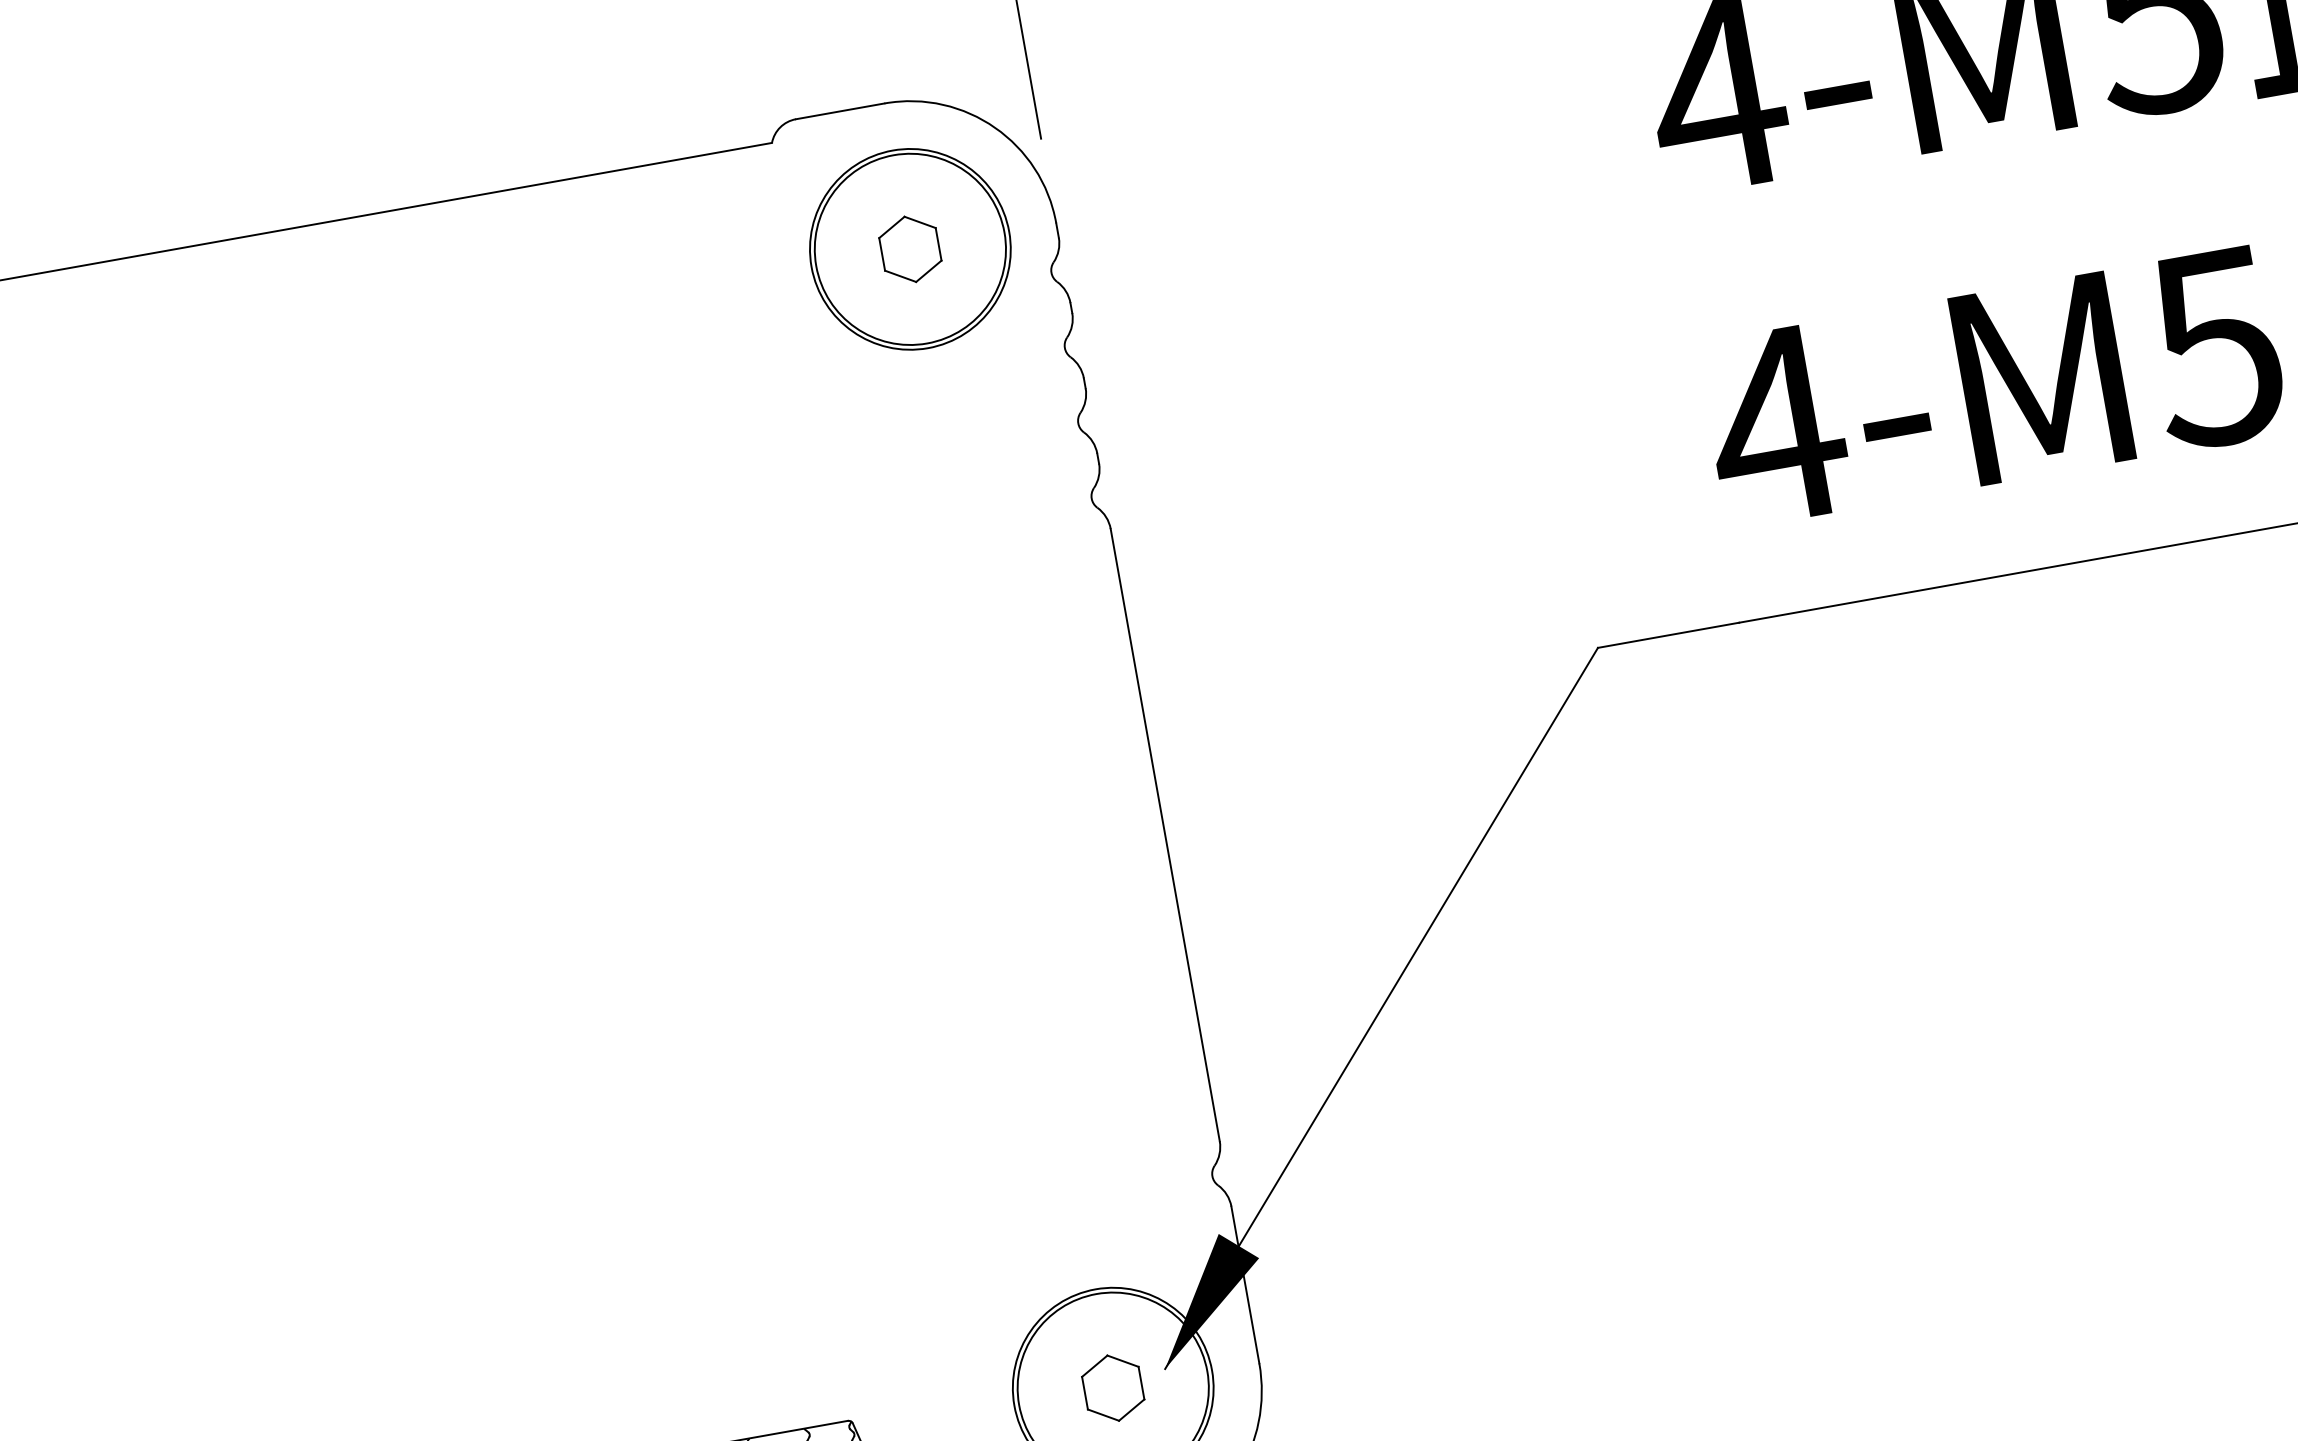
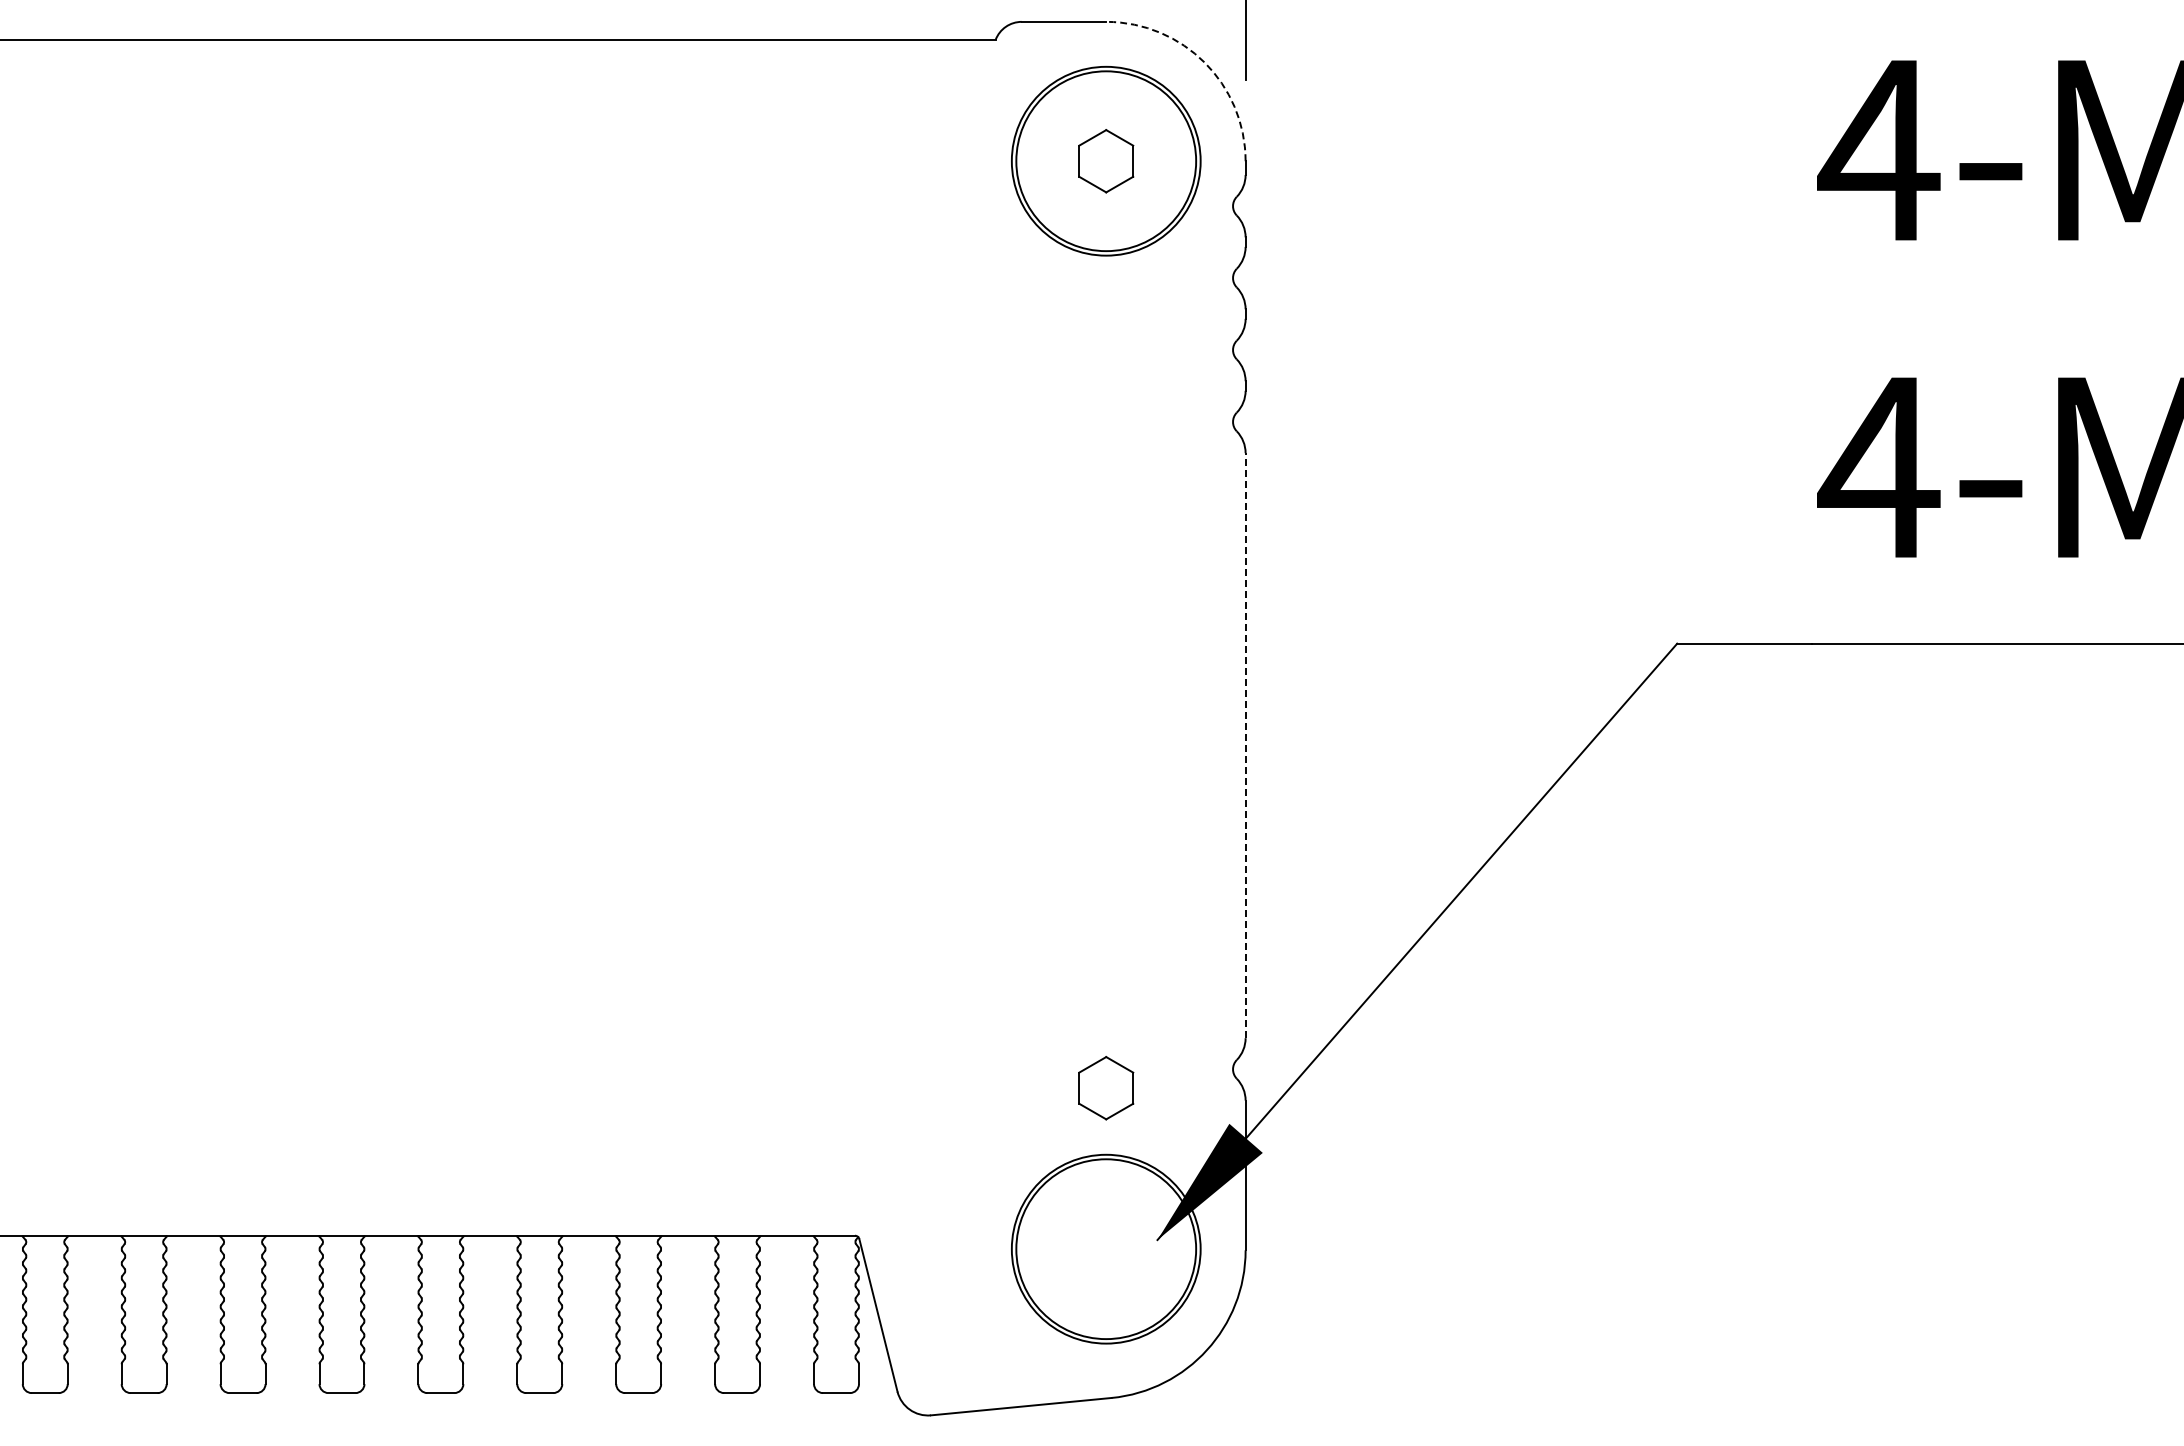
arc: (994, 127) -> (1204, 62), solid -> dashed
line: (1165, 834) -> (1245, 745), solid -> dashed
part: (1113, 1388) -> (1106, 1088), moved

